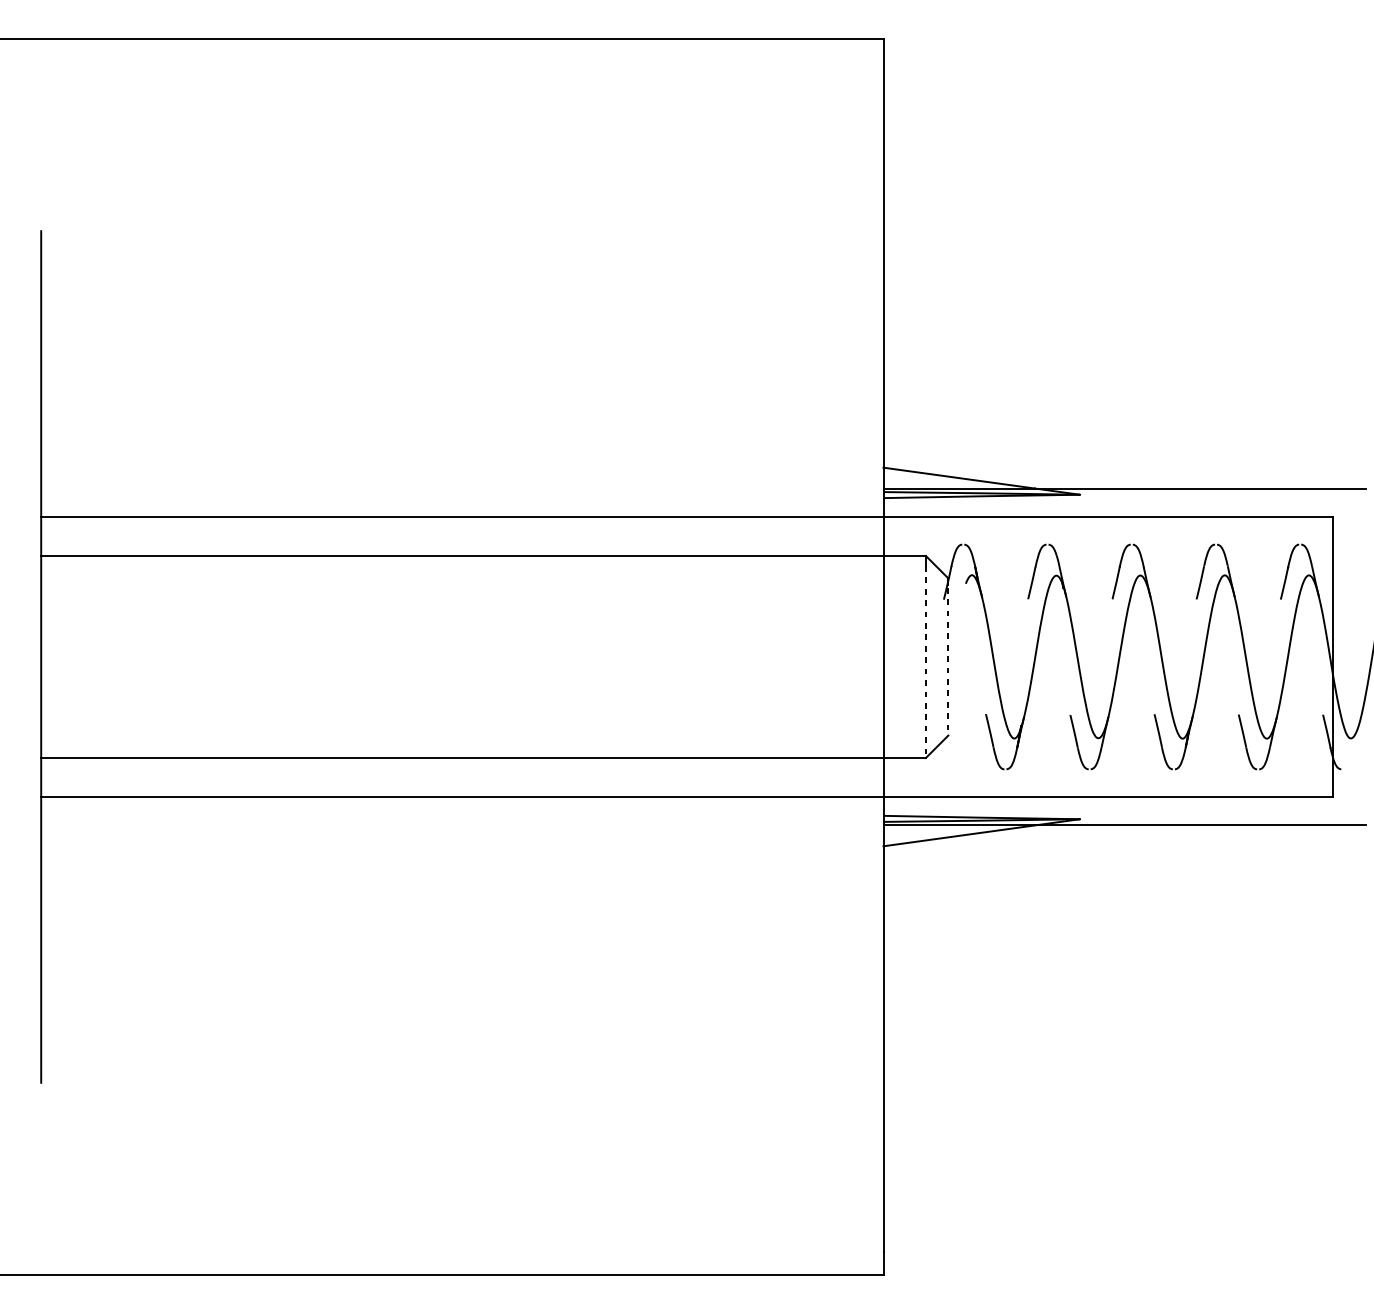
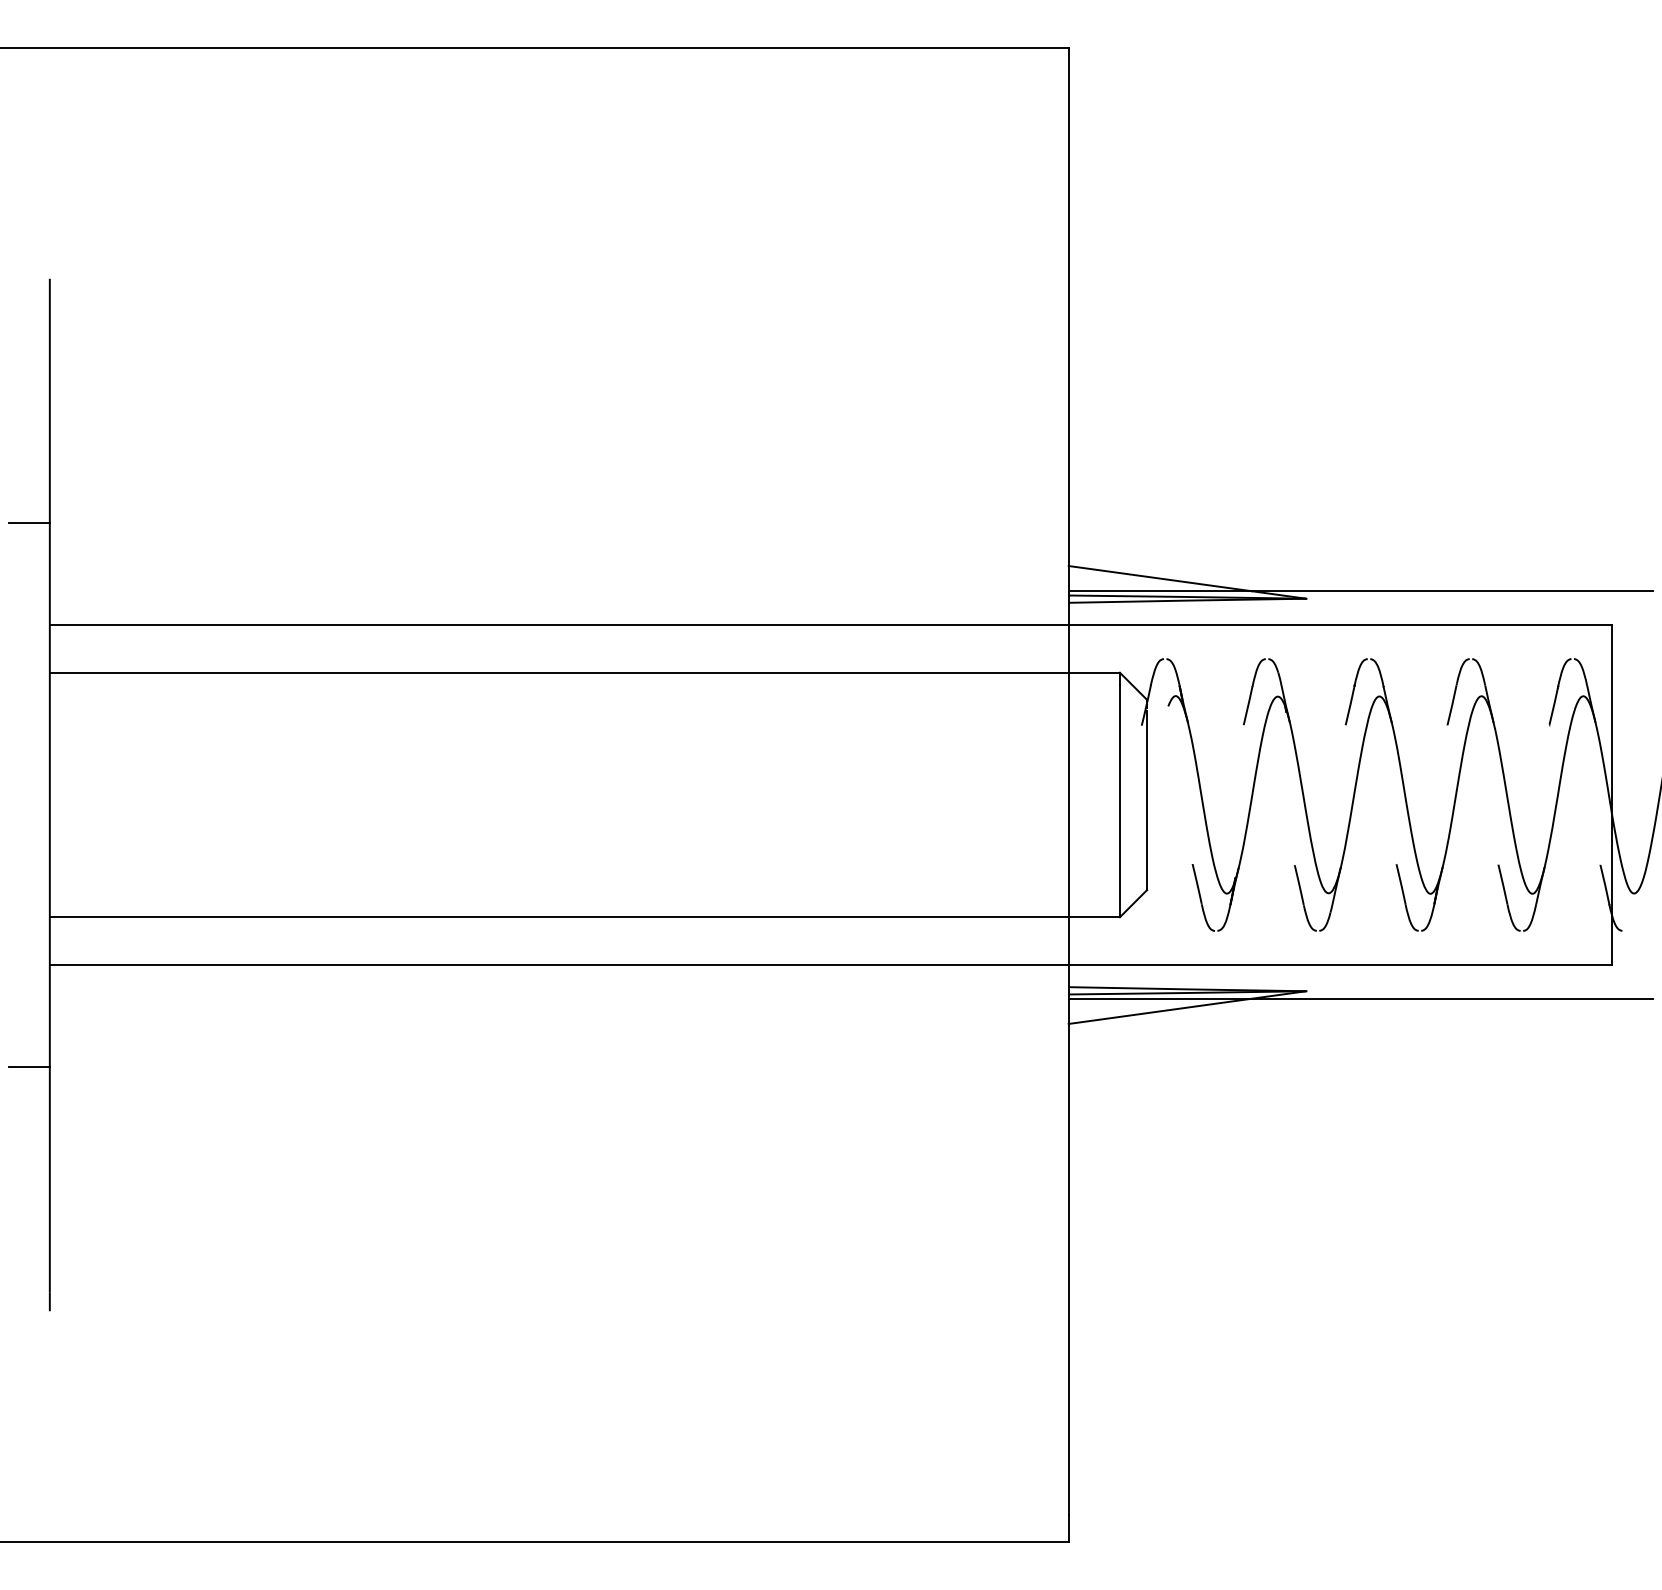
line: (24, 432) -> (29, 523), added
line: (925, 662) -> (1119, 801), dashed -> solid
line: (948, 662) -> (1147, 801), dashed -> solid
line: (24, 881) -> (29, 1066), added

